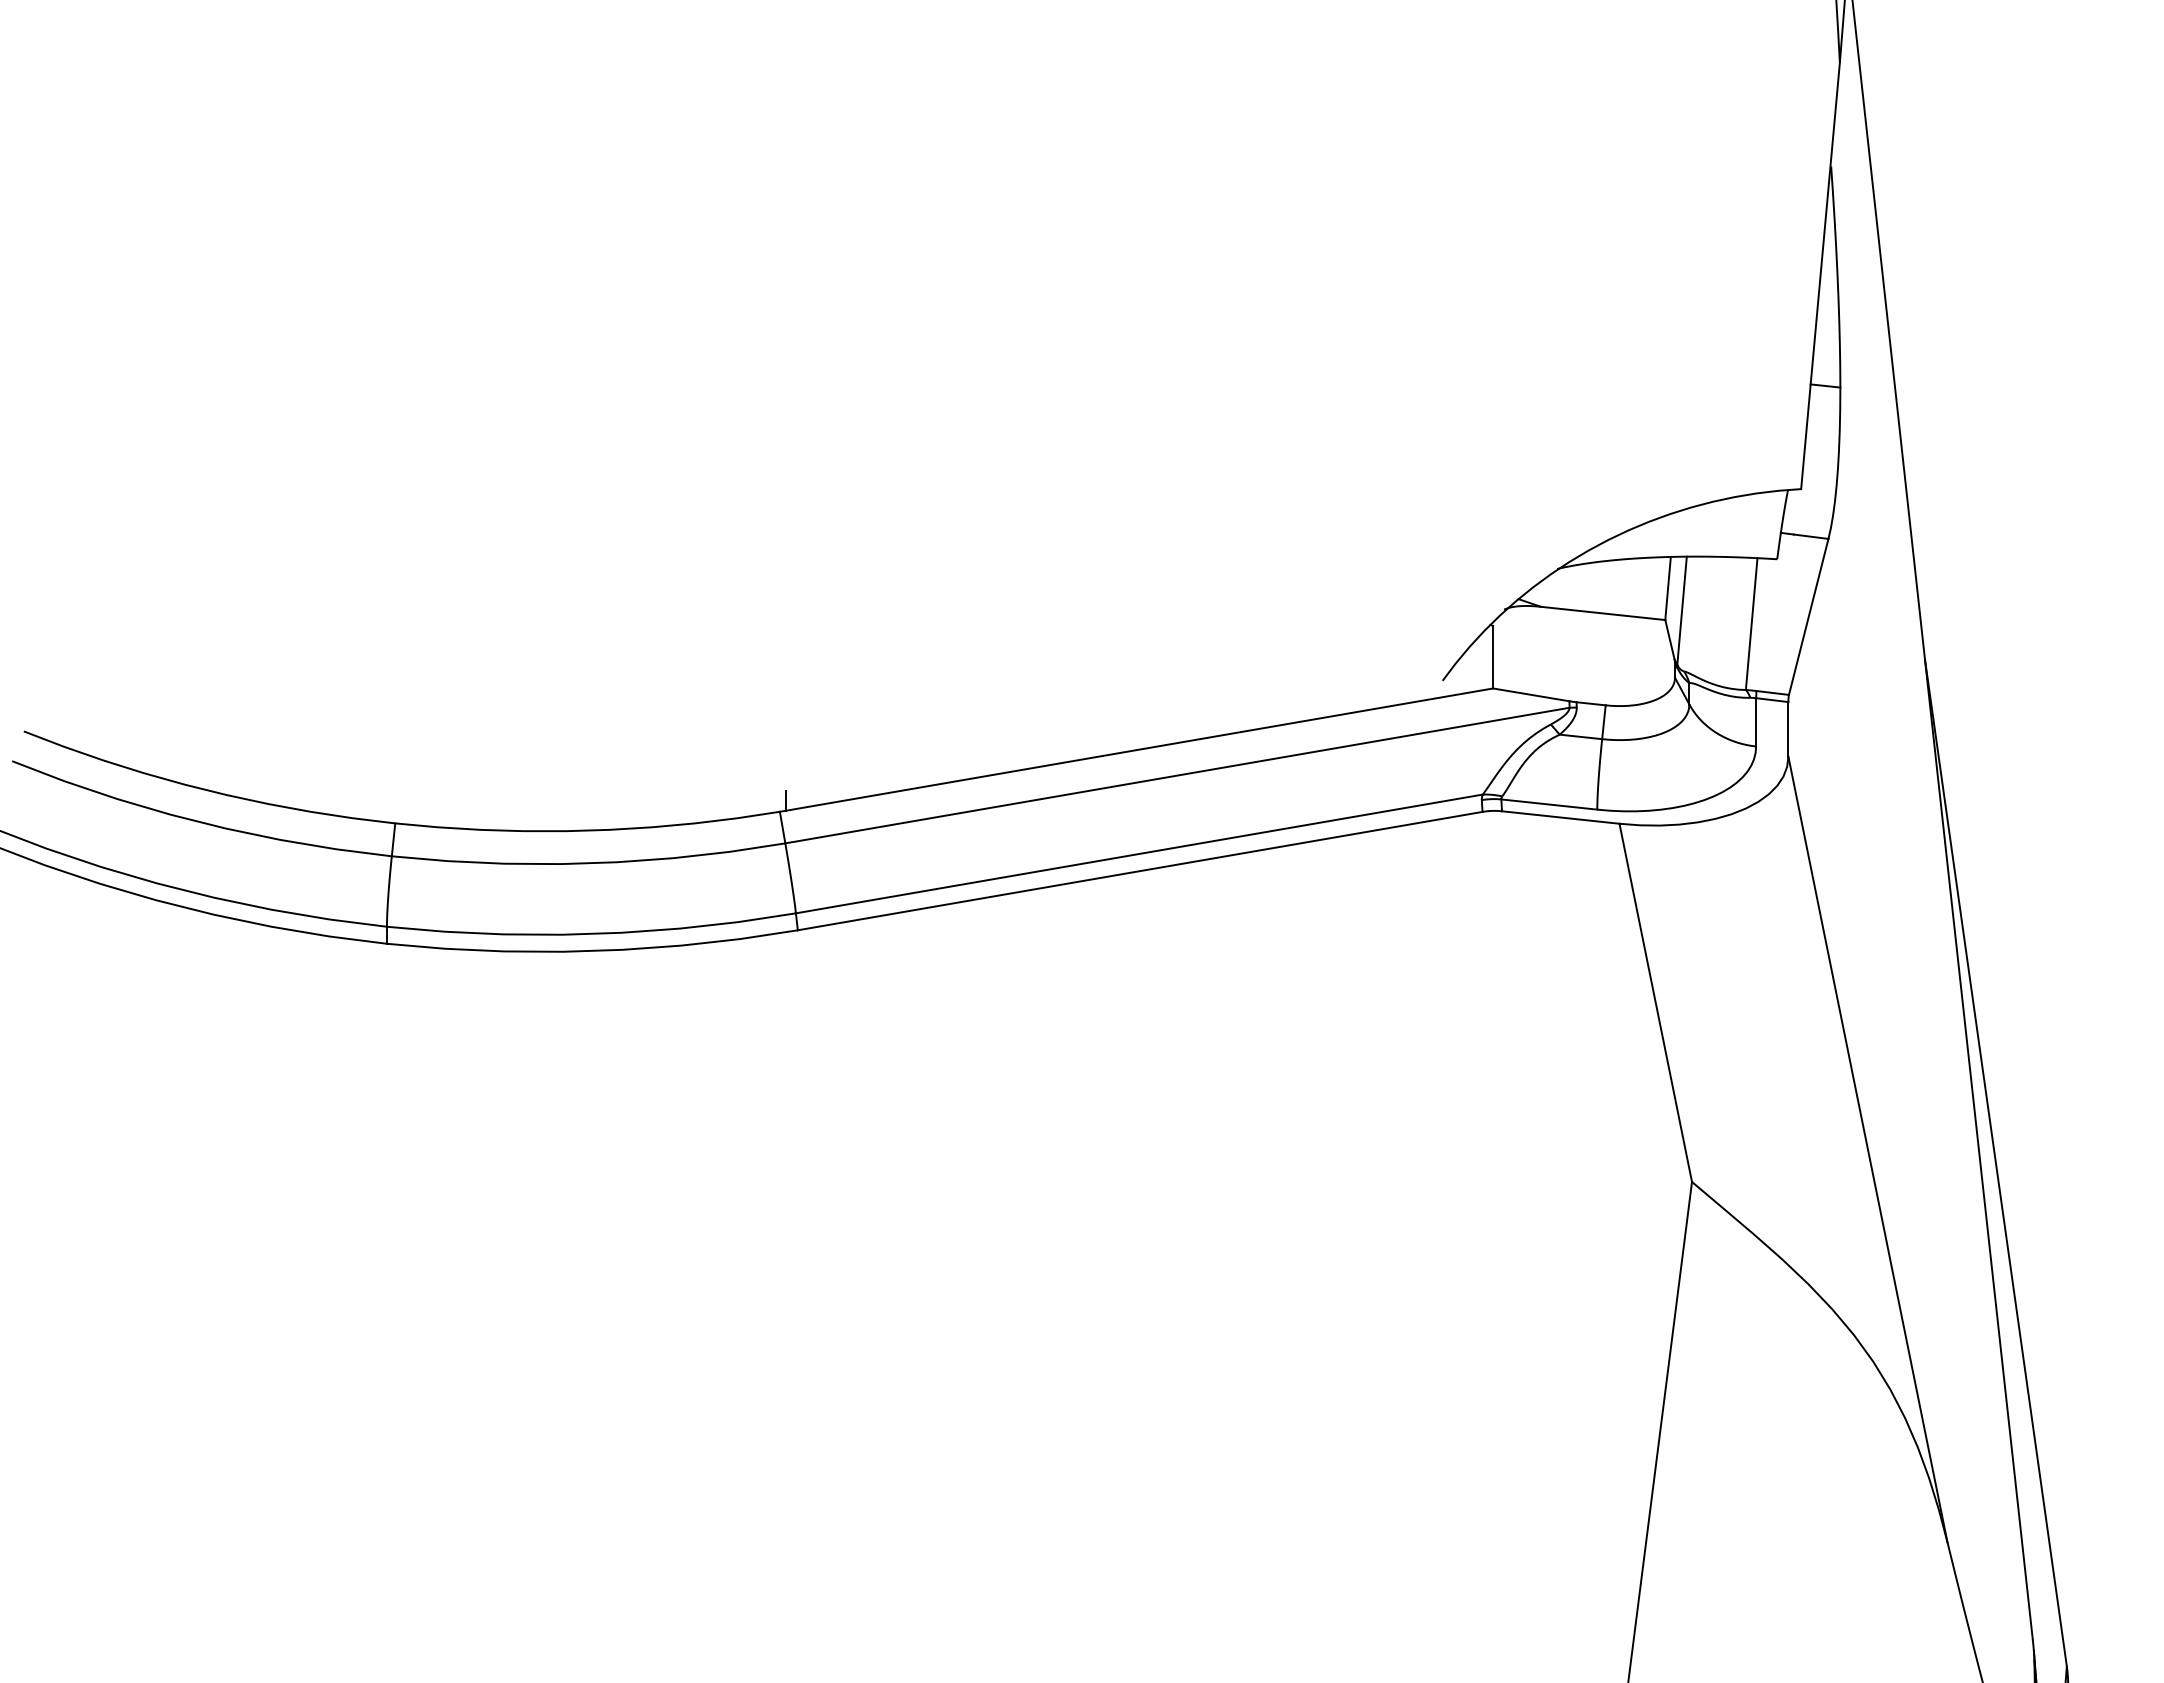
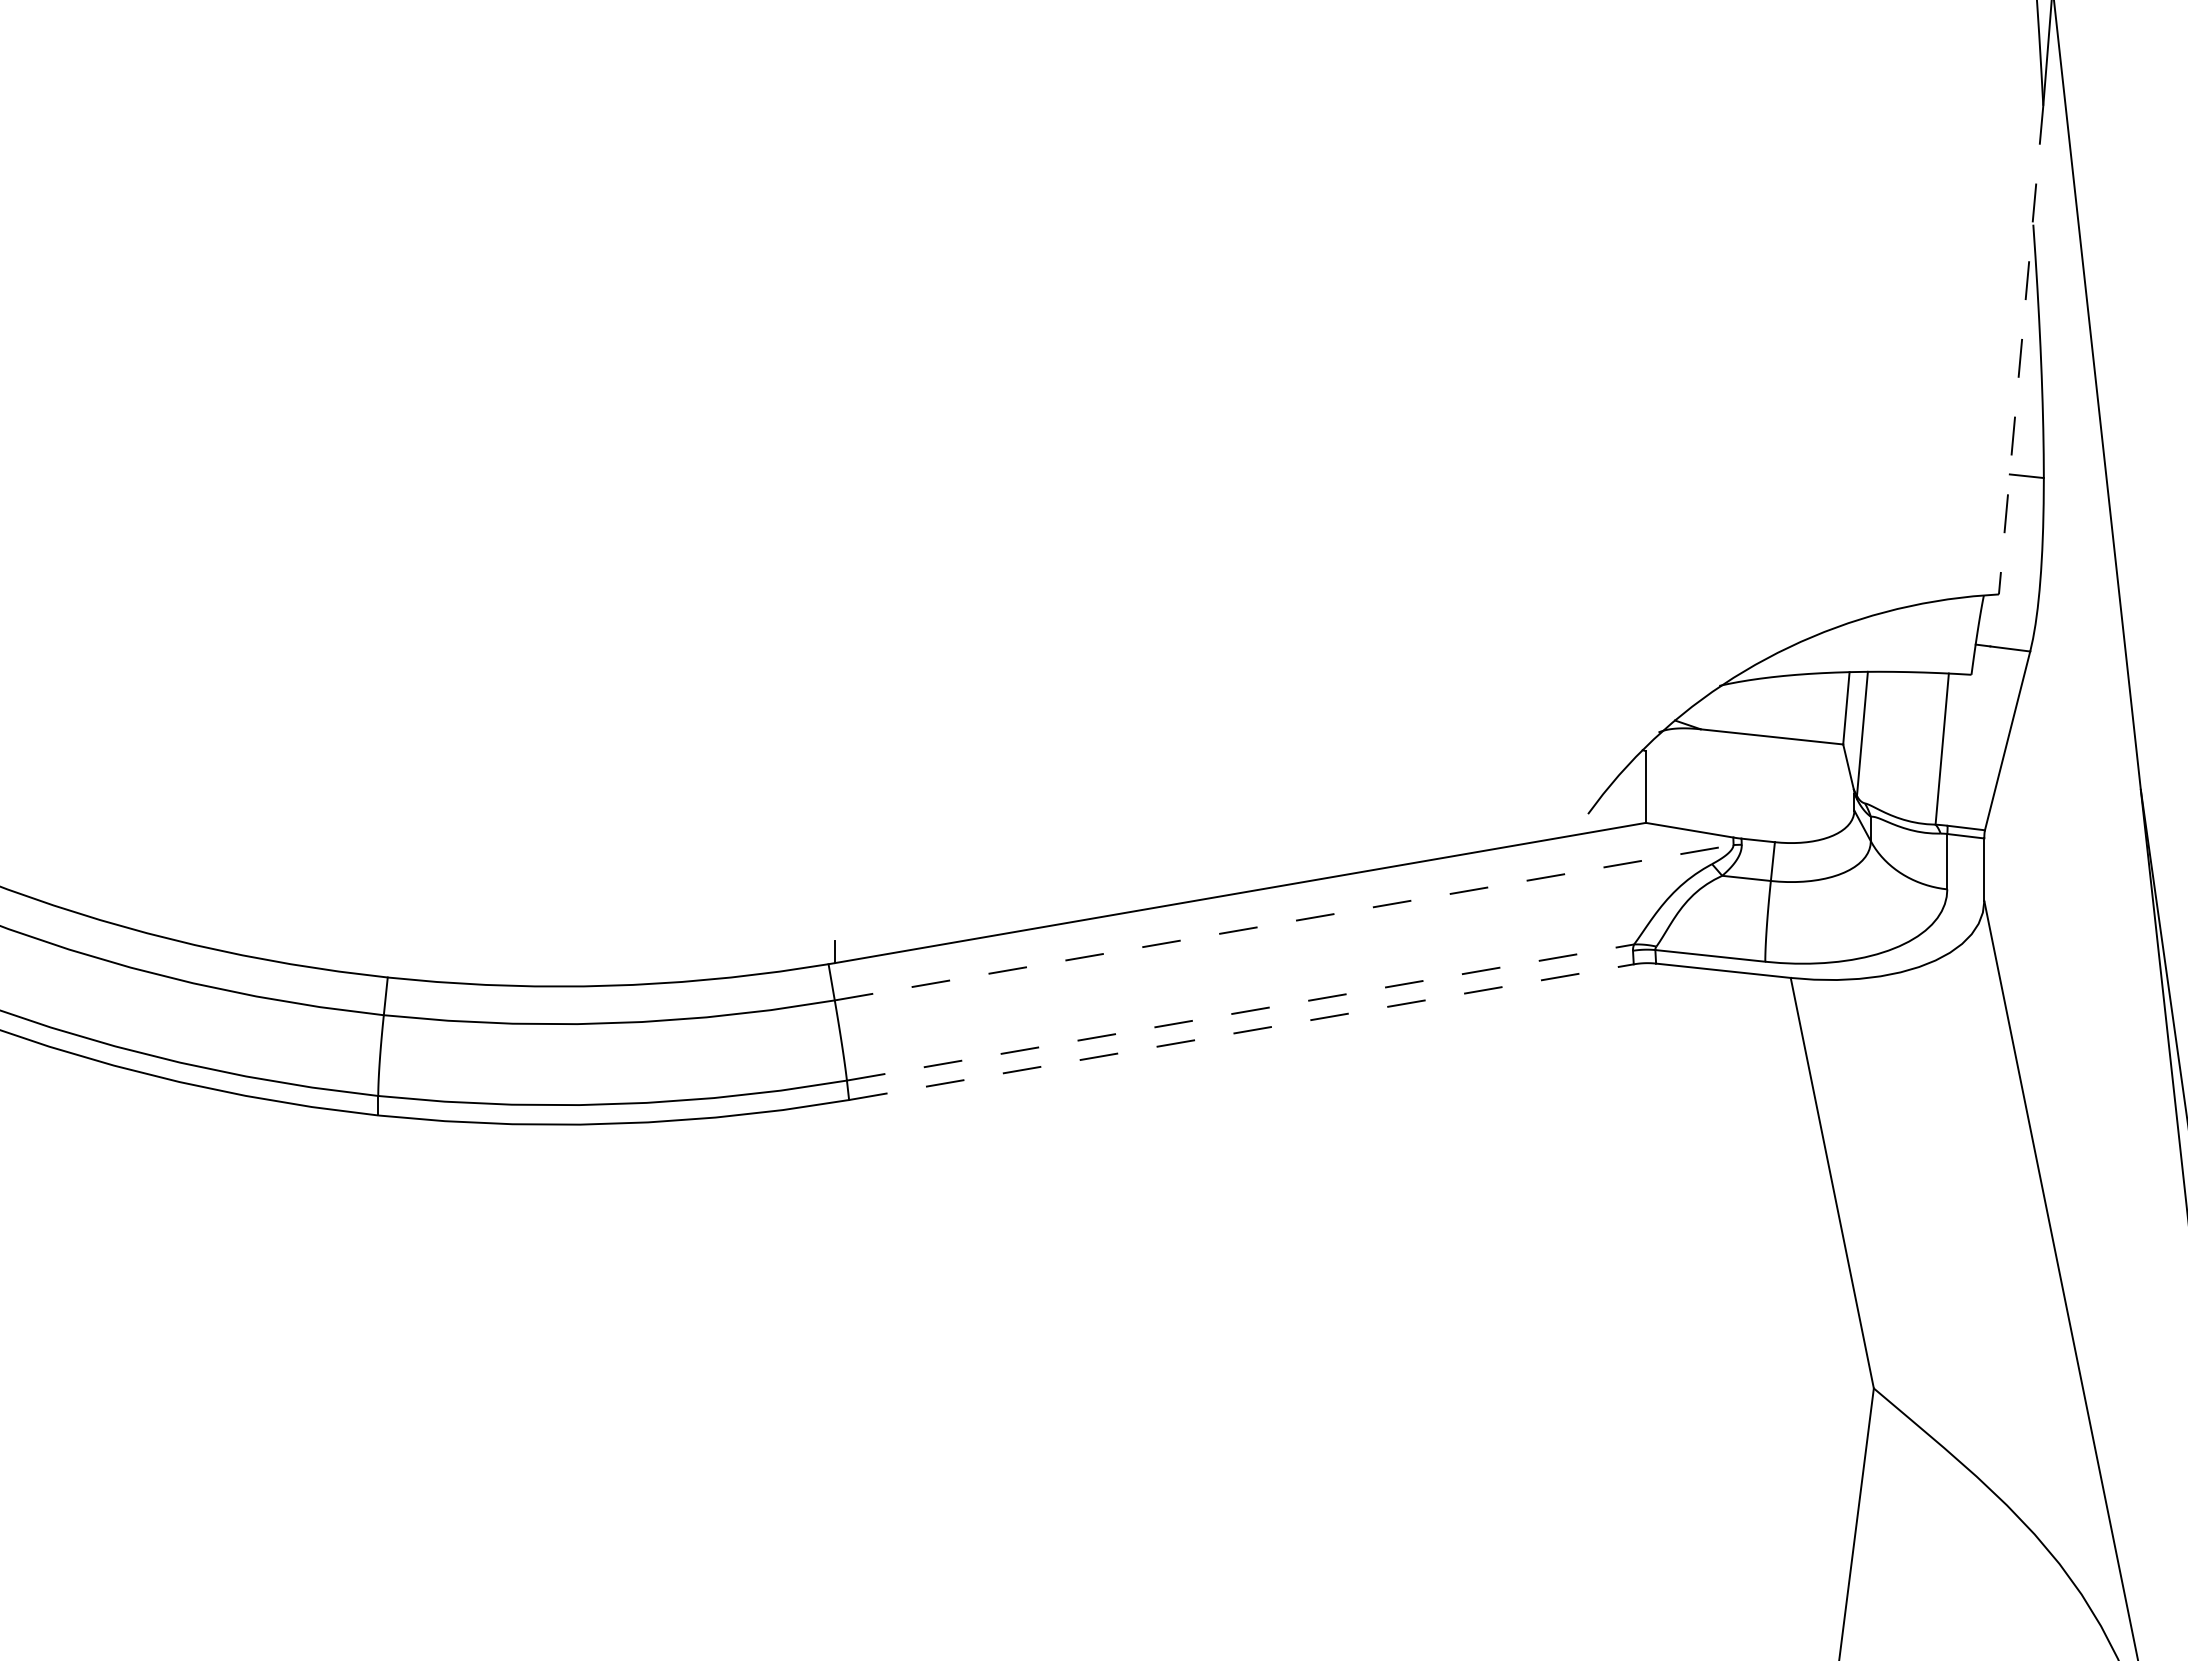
line: (1820, 276) -> (2021, 350), solid -> dashed
line: (1177, 775) -> (1284, 922), solid -> dashed
line: (1139, 853) -> (1240, 1012), solid -> dashed
line: (1140, 871) -> (1241, 1032), solid -> dashed

